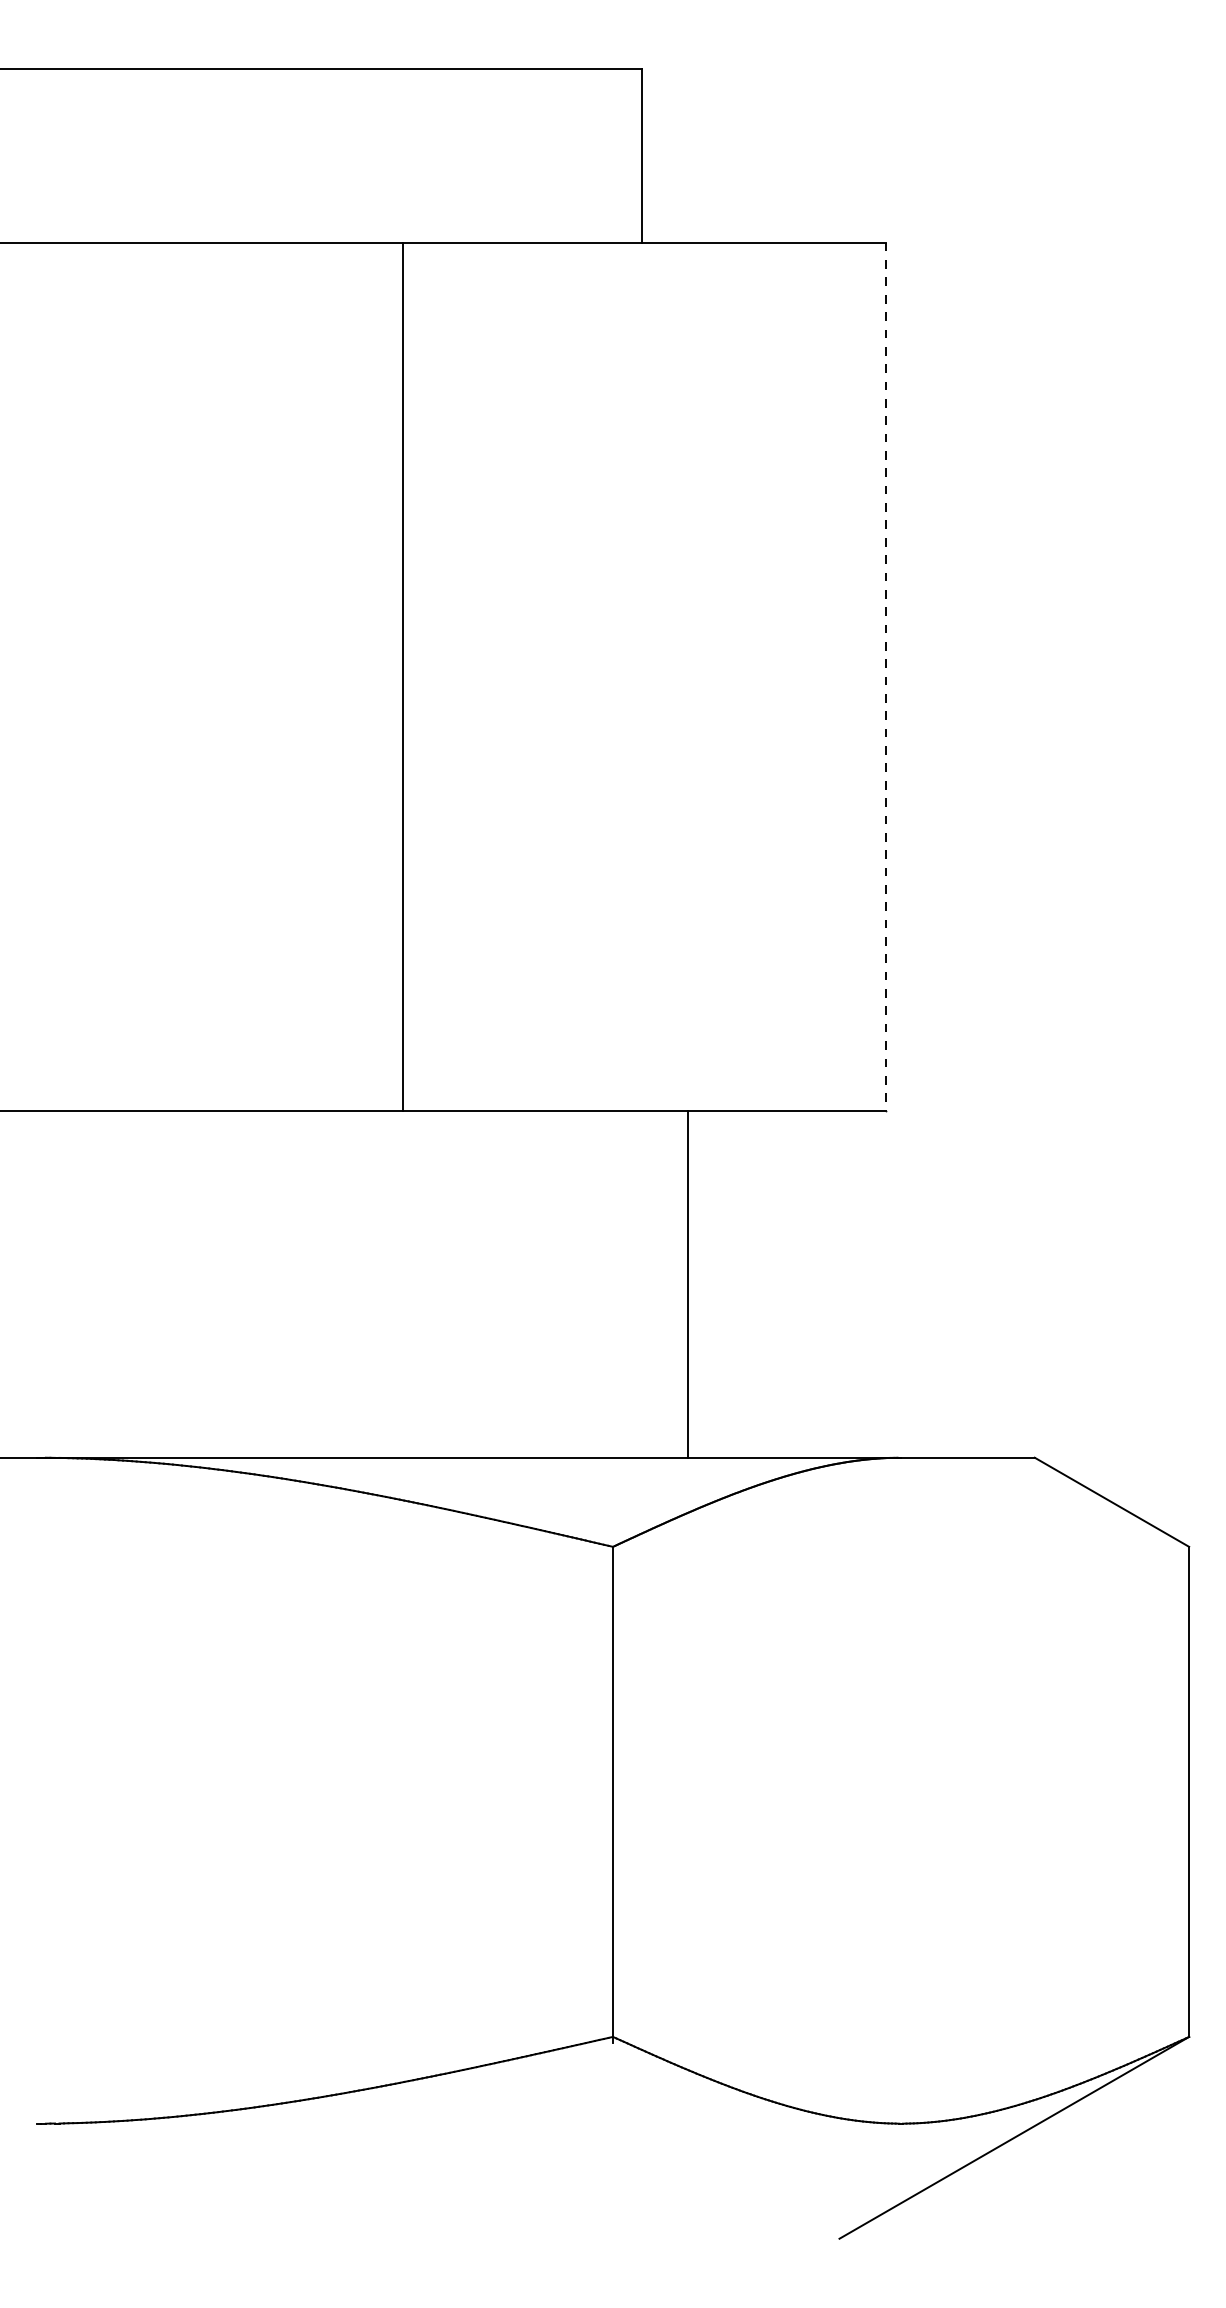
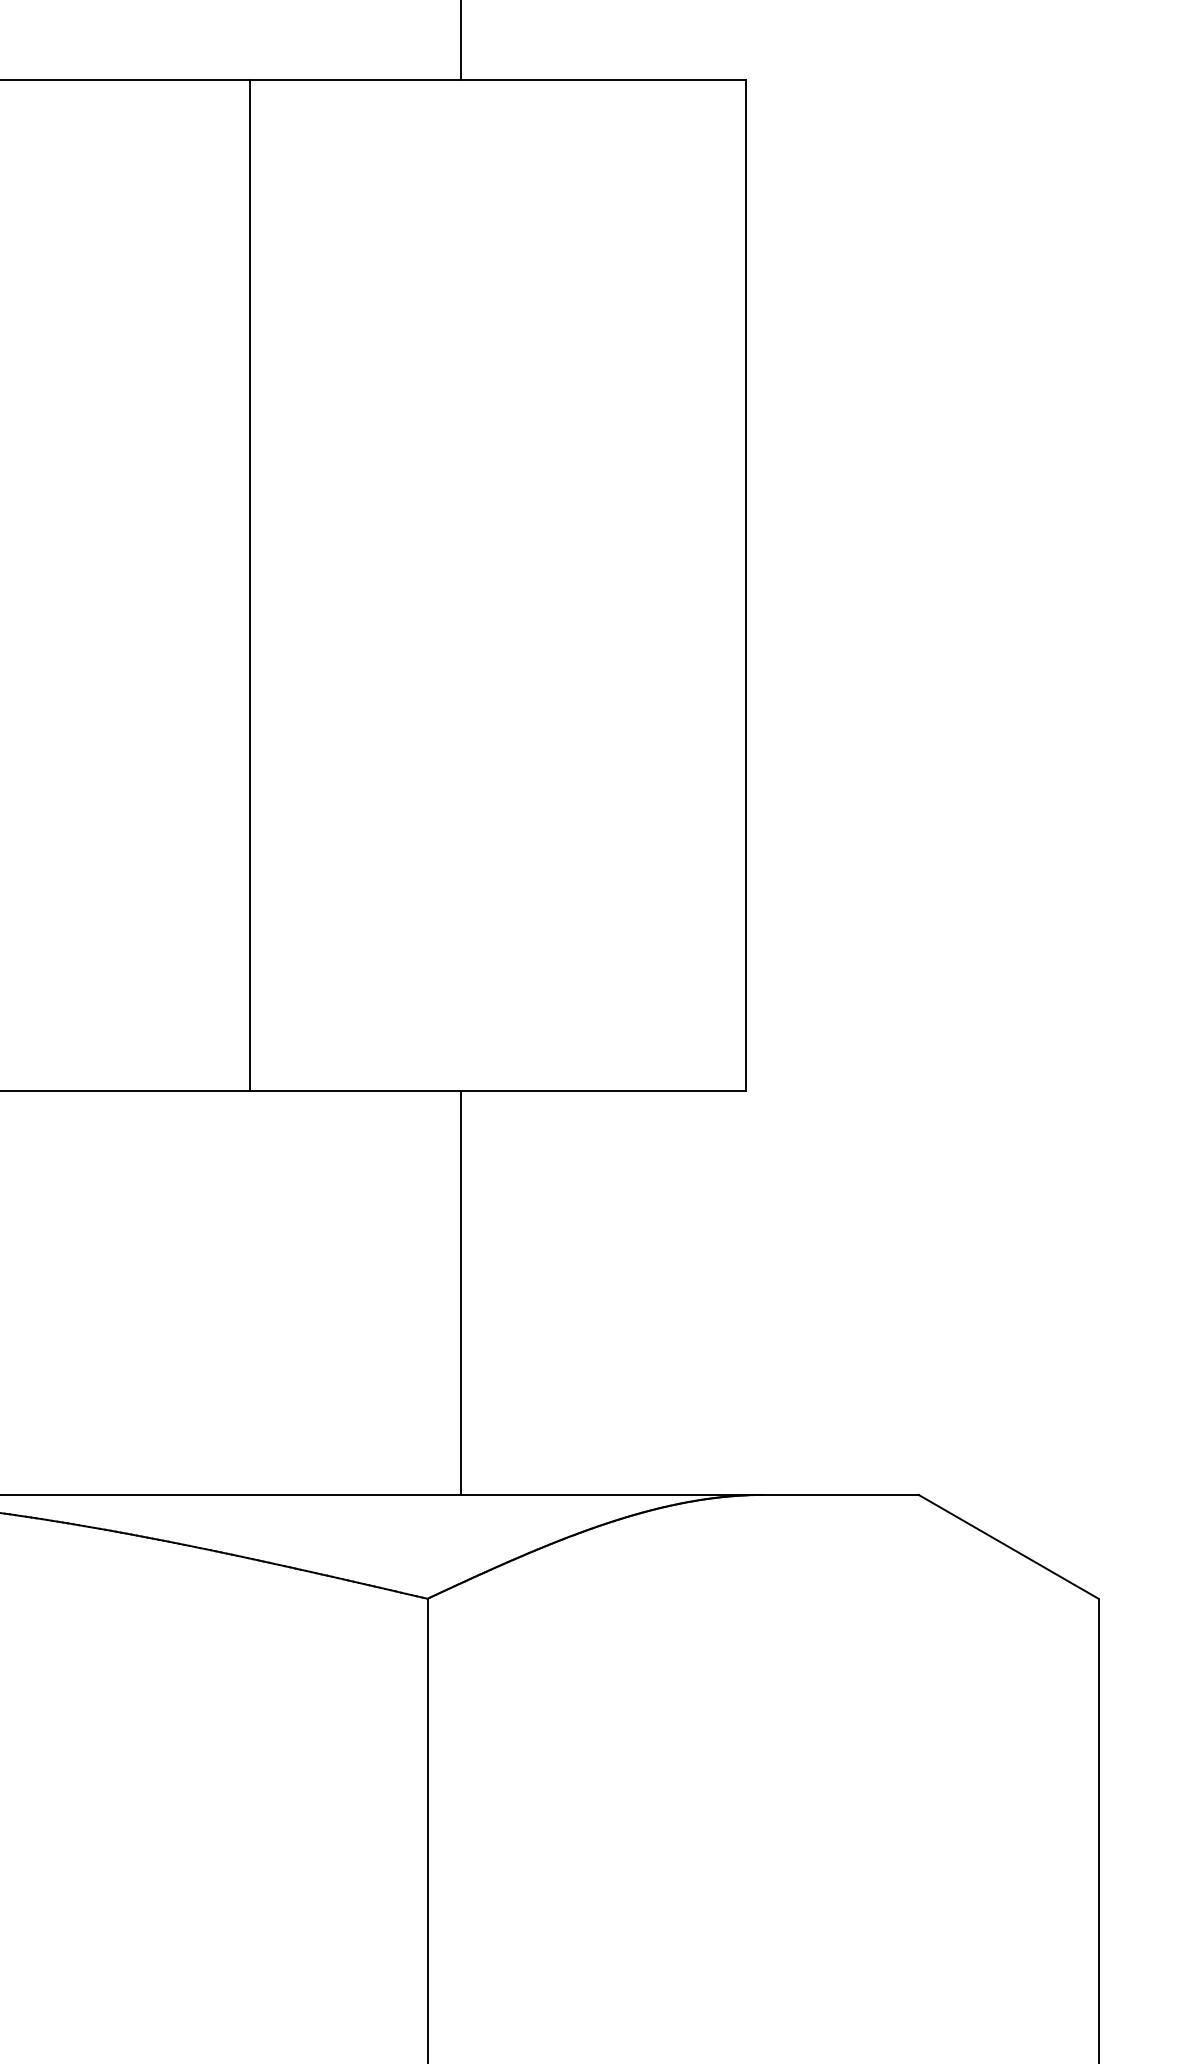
line: (402, 676) -> (249, 585), moved
line: (886, 676) -> (746, 585), dashed -> solid
line: (688, 1283) -> (461, 1292), moved

